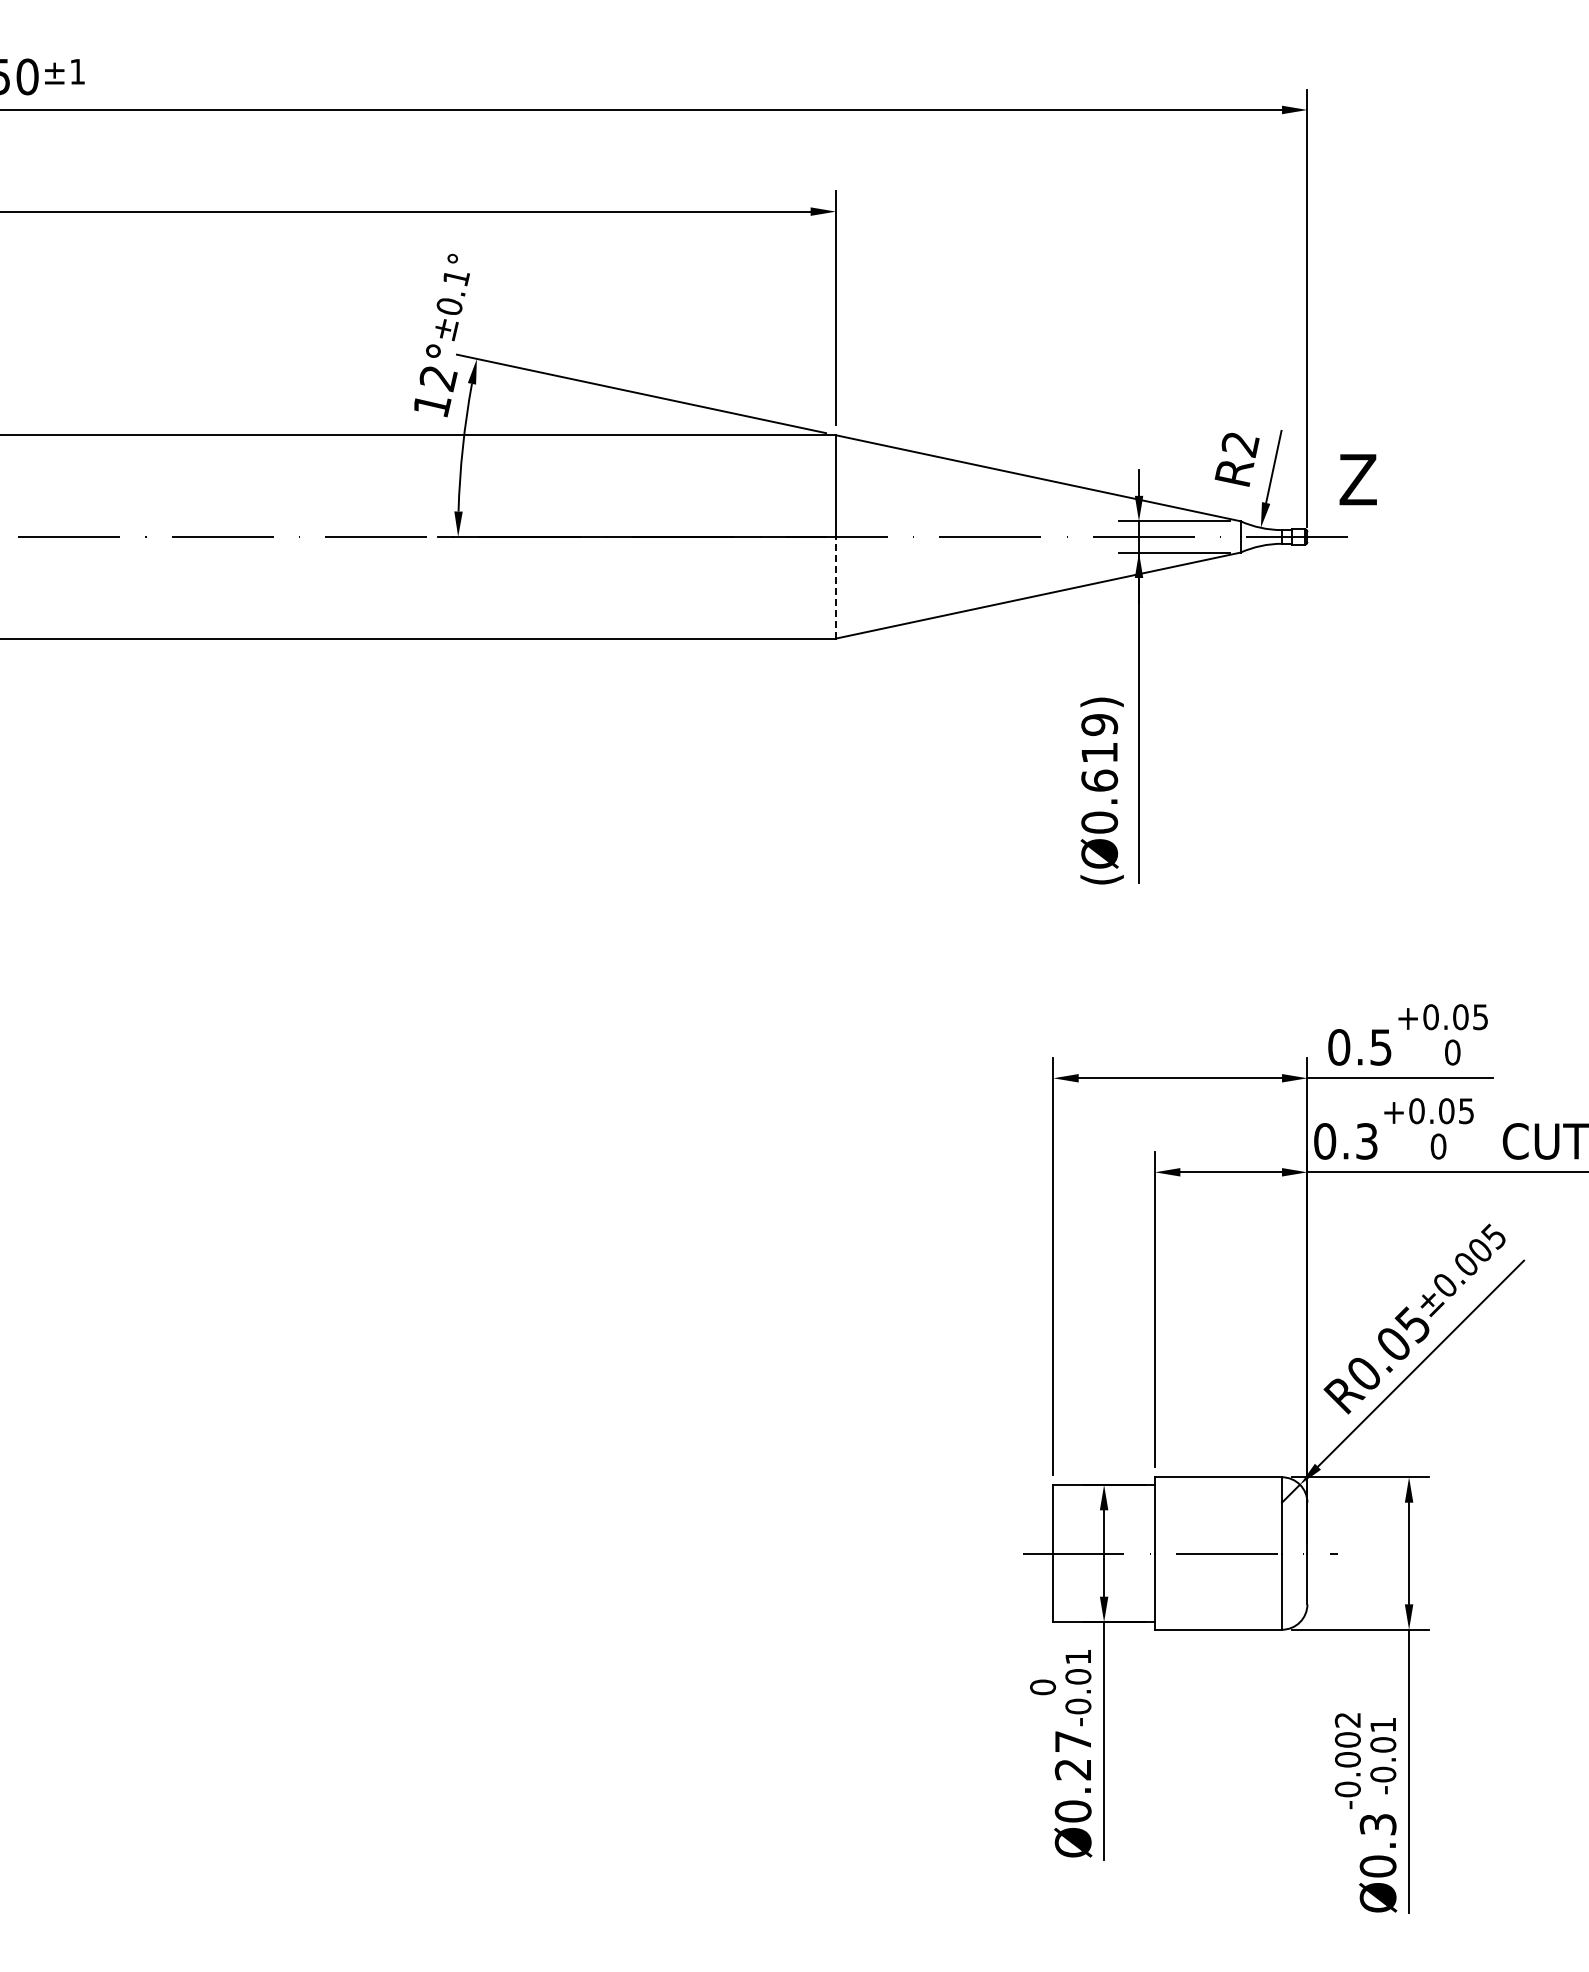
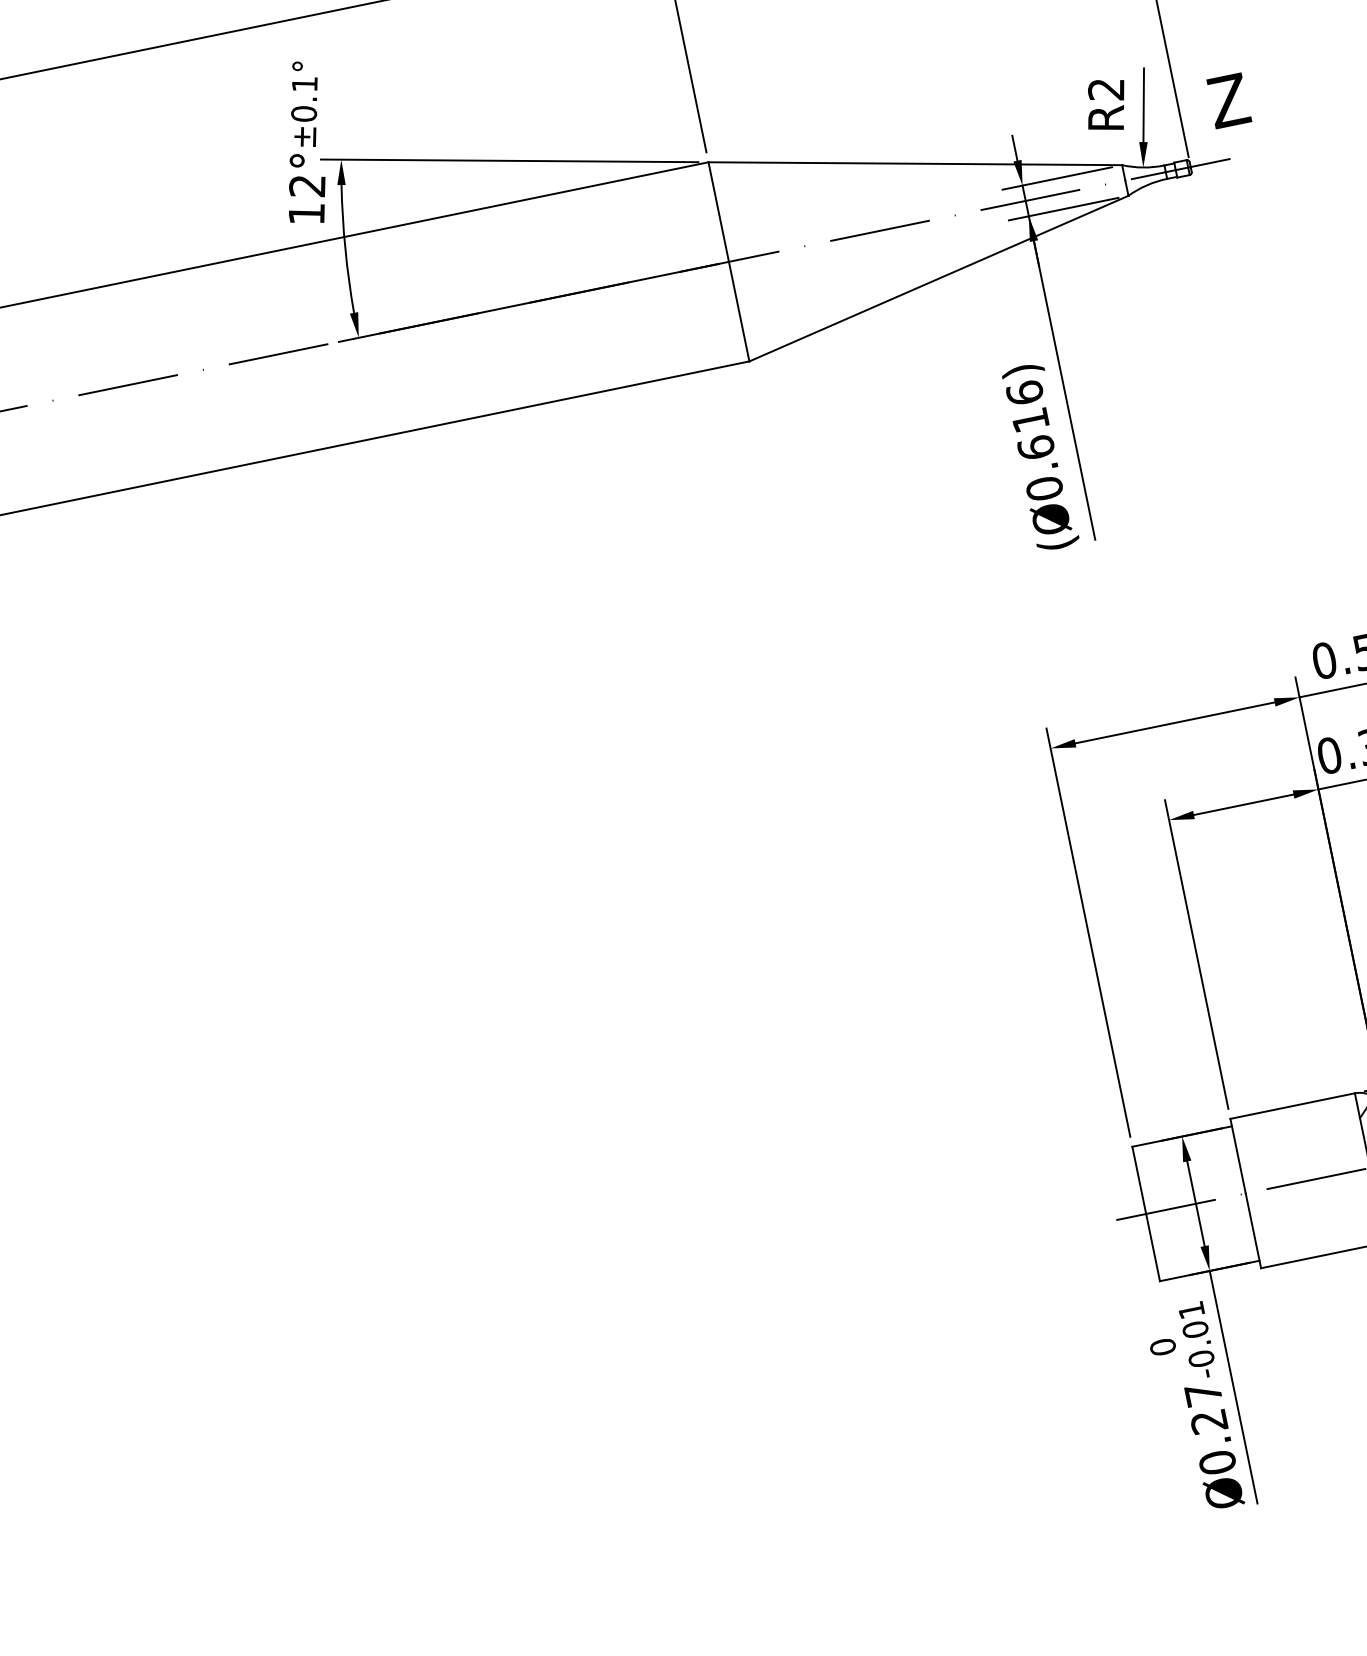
line: (836, 587) -> (739, 311), dashed -> solid
text: (1099, 724) -> (1024, 392), (Ø0.619) -> (Ø0.616)

